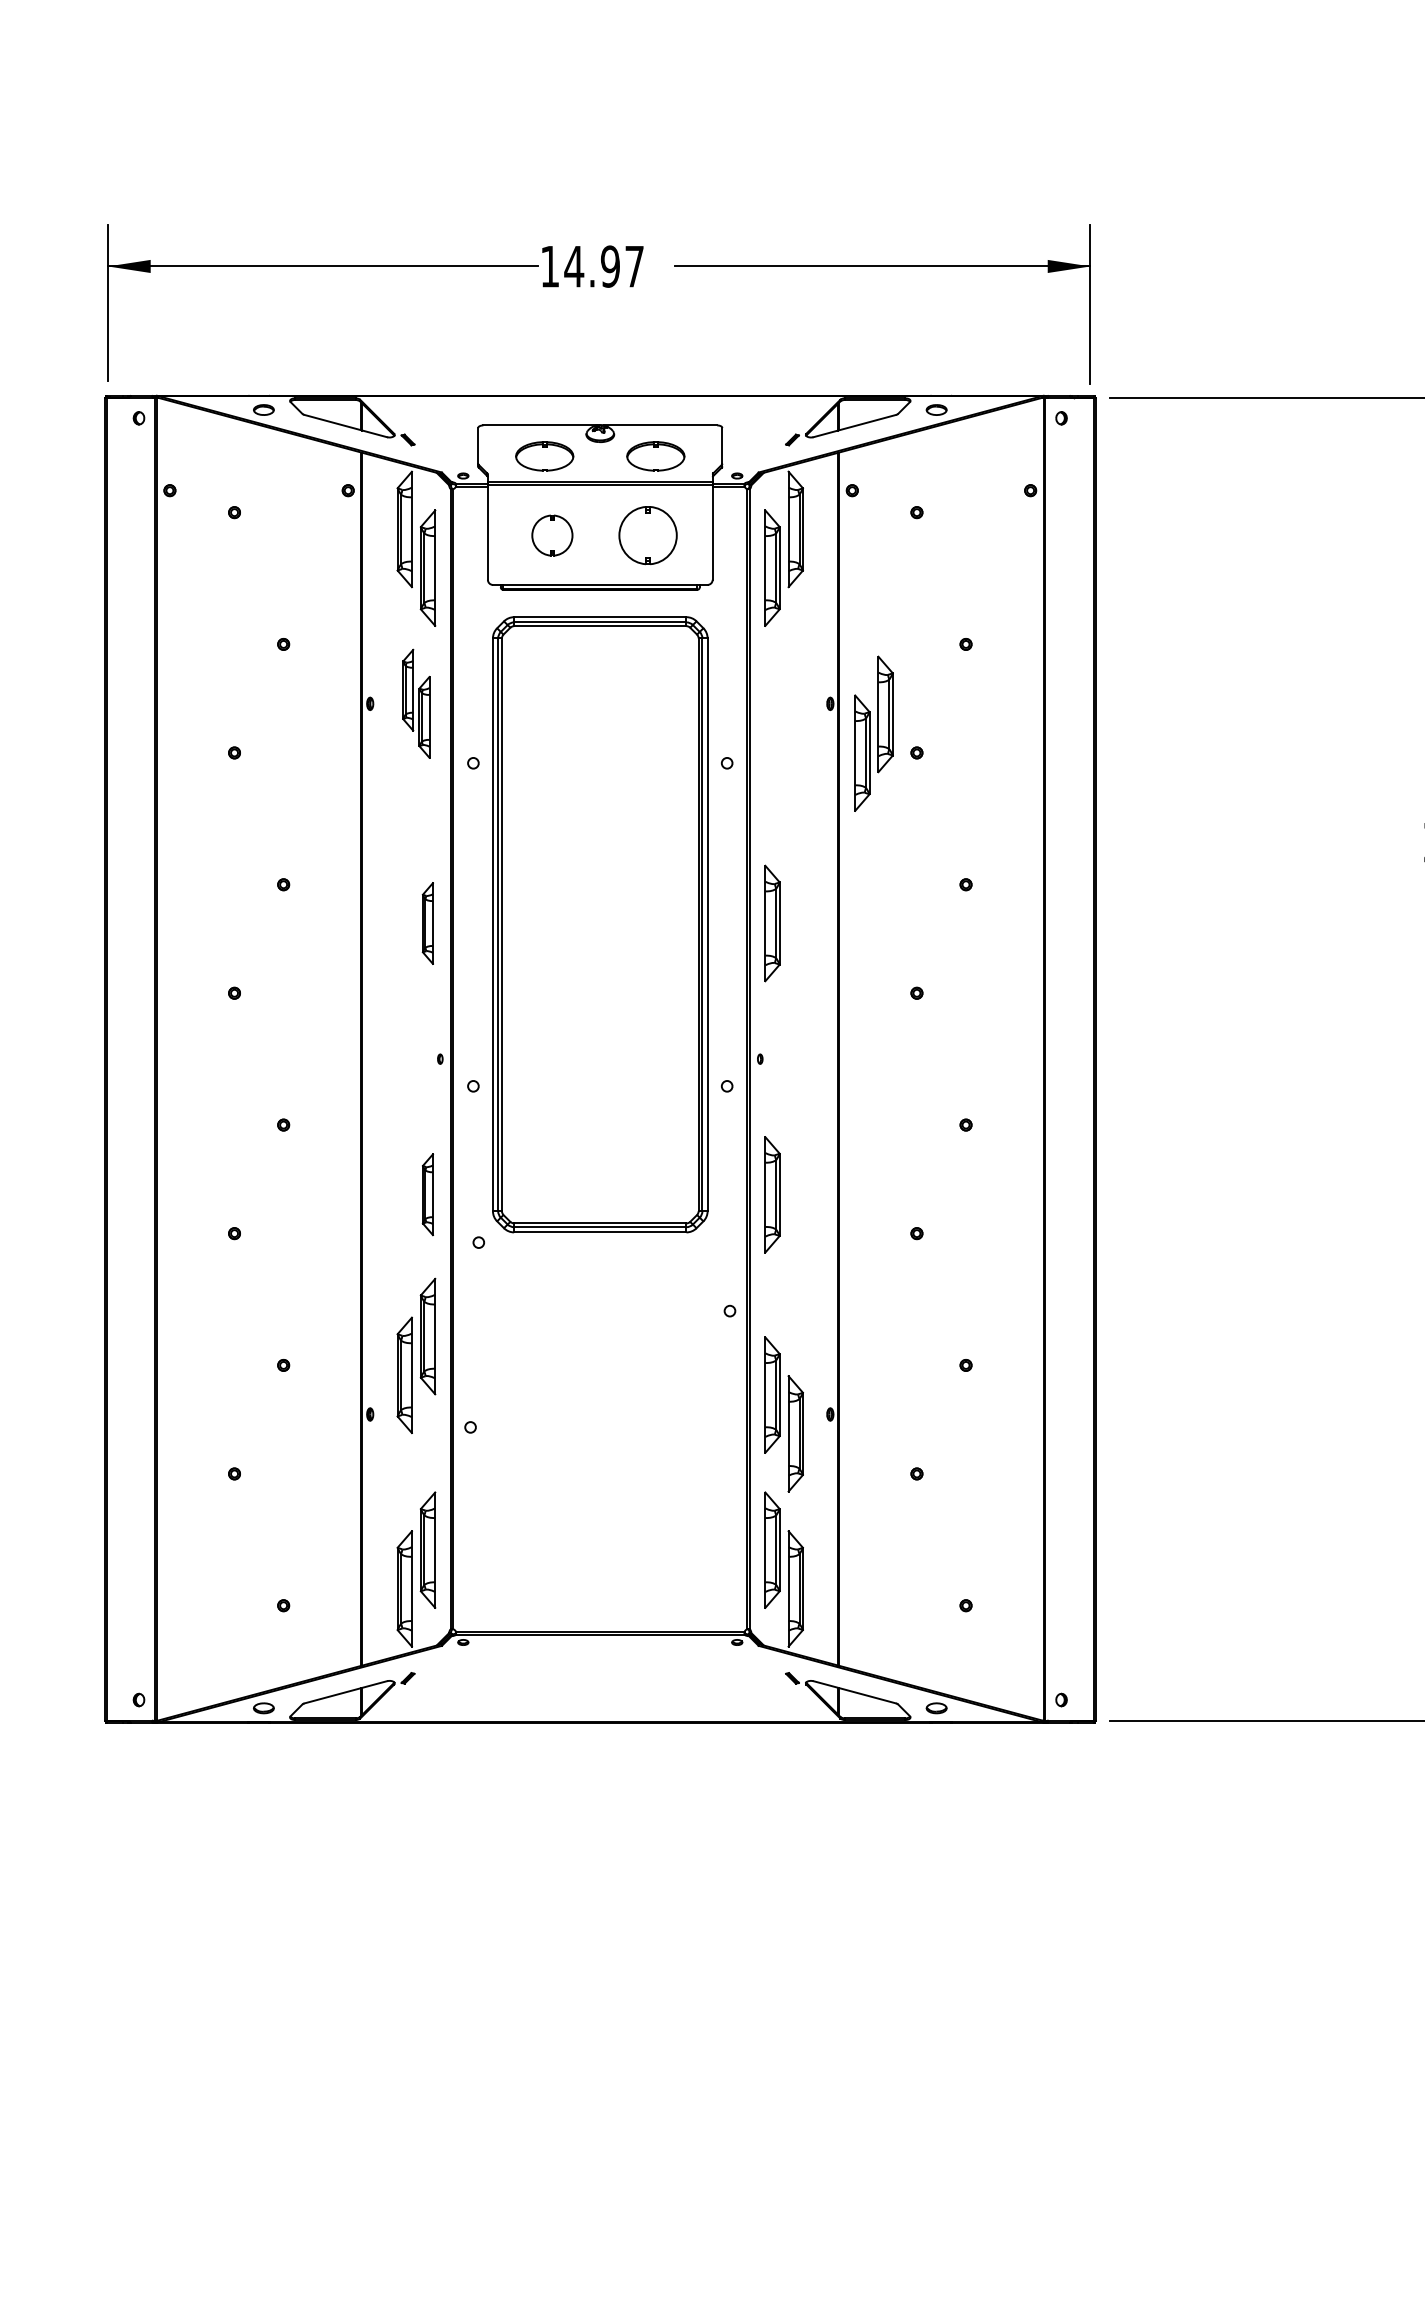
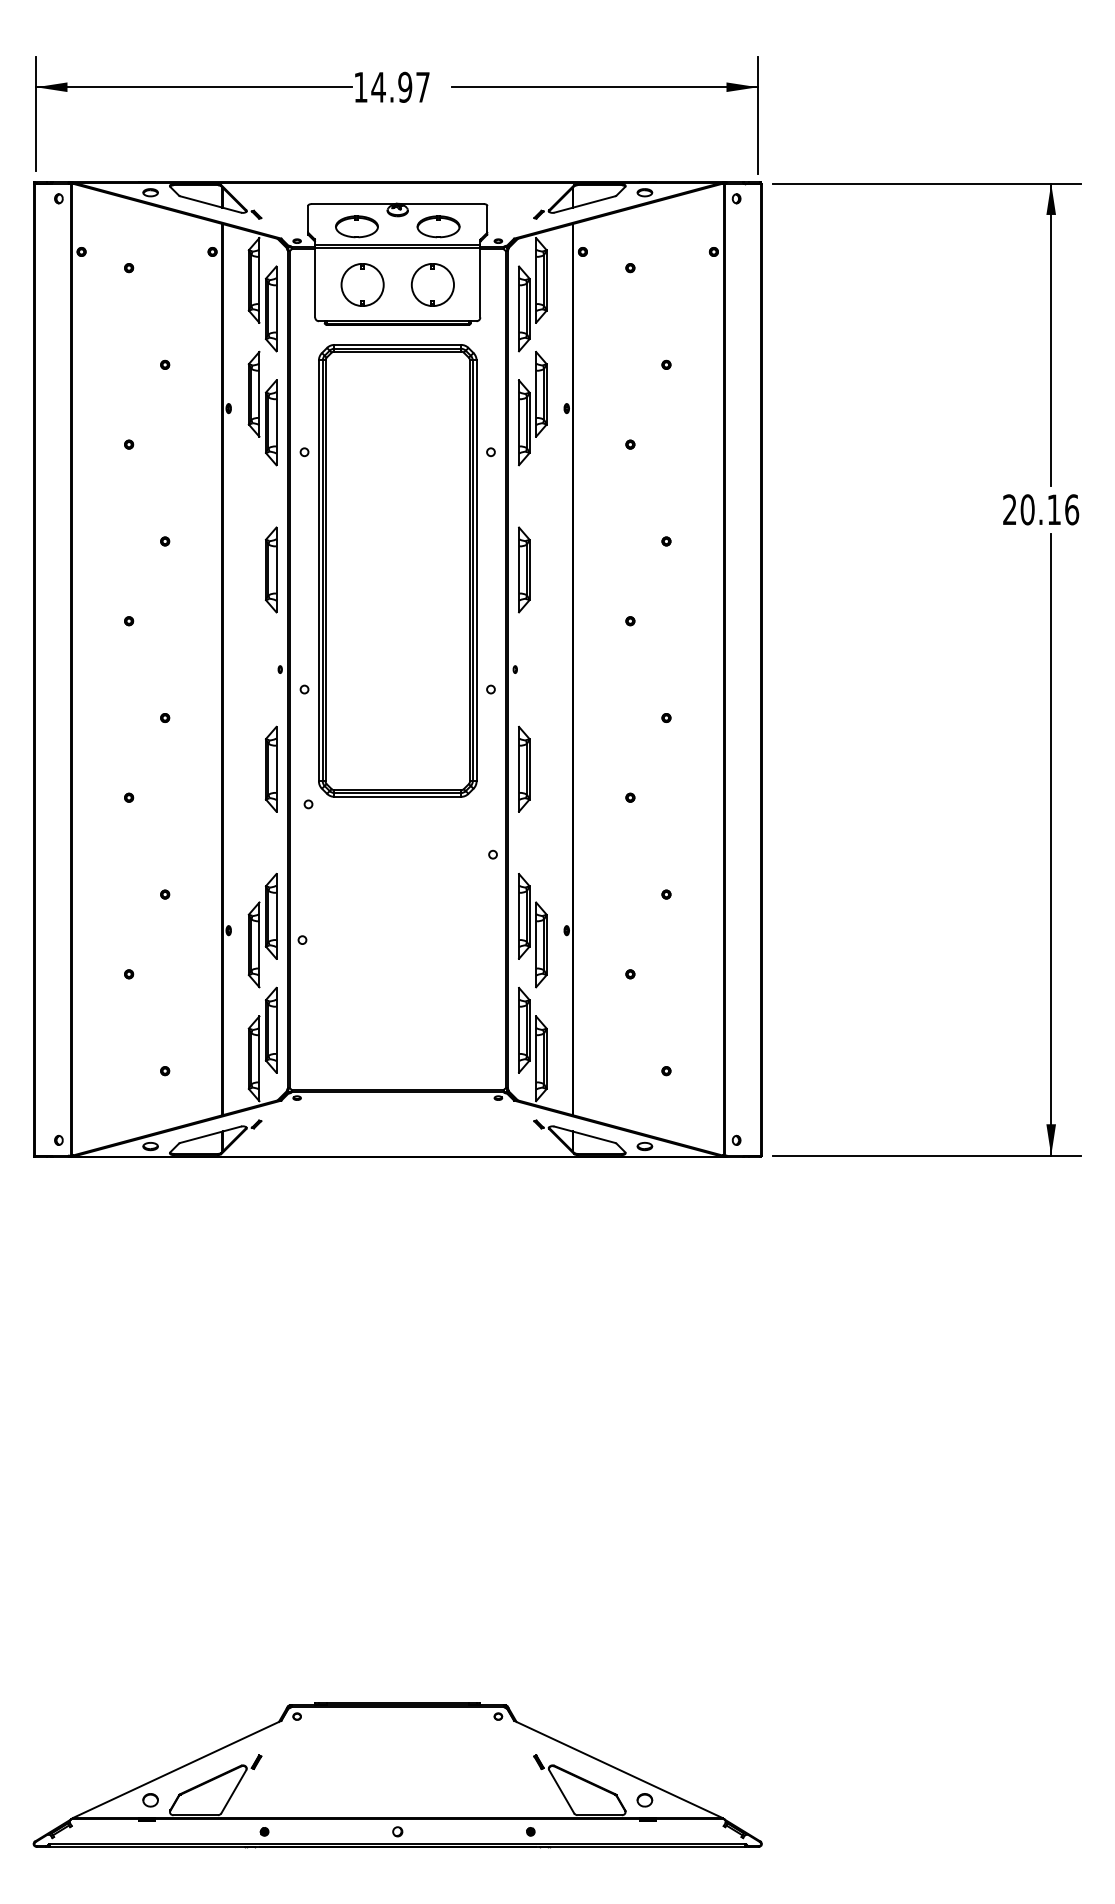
part: (552, 534) -> (362, 284), size x1.43
part: (416, 703) -> (262, 408), size x1.43
part: (873, 733) -> (532, 408), moved
part: (427, 922) -> (270, 569), size x1.43
part: (427, 1193) -> (270, 768), size x1.43
part: (416, 1355) -> (262, 930), moved

